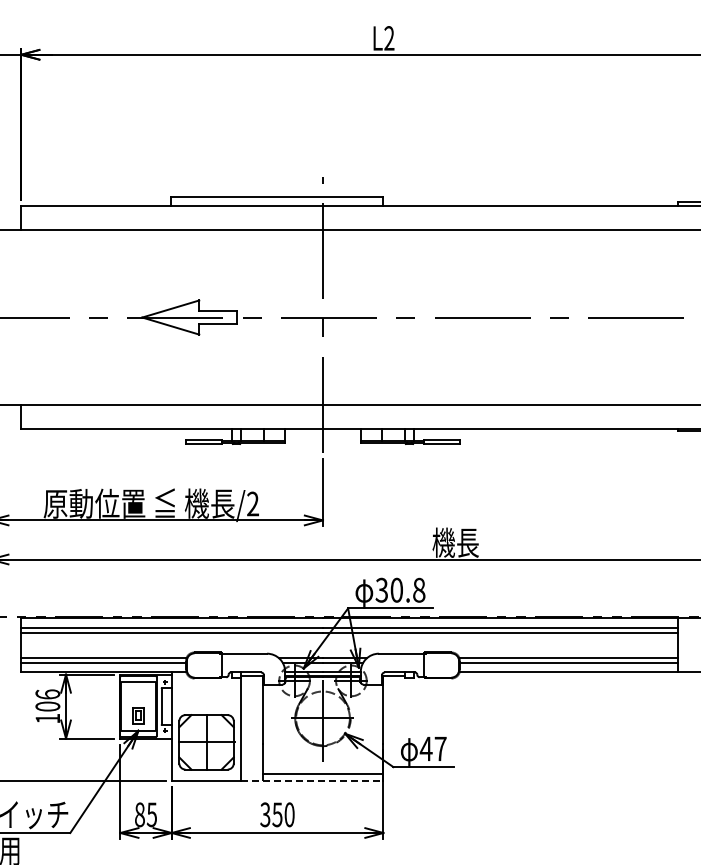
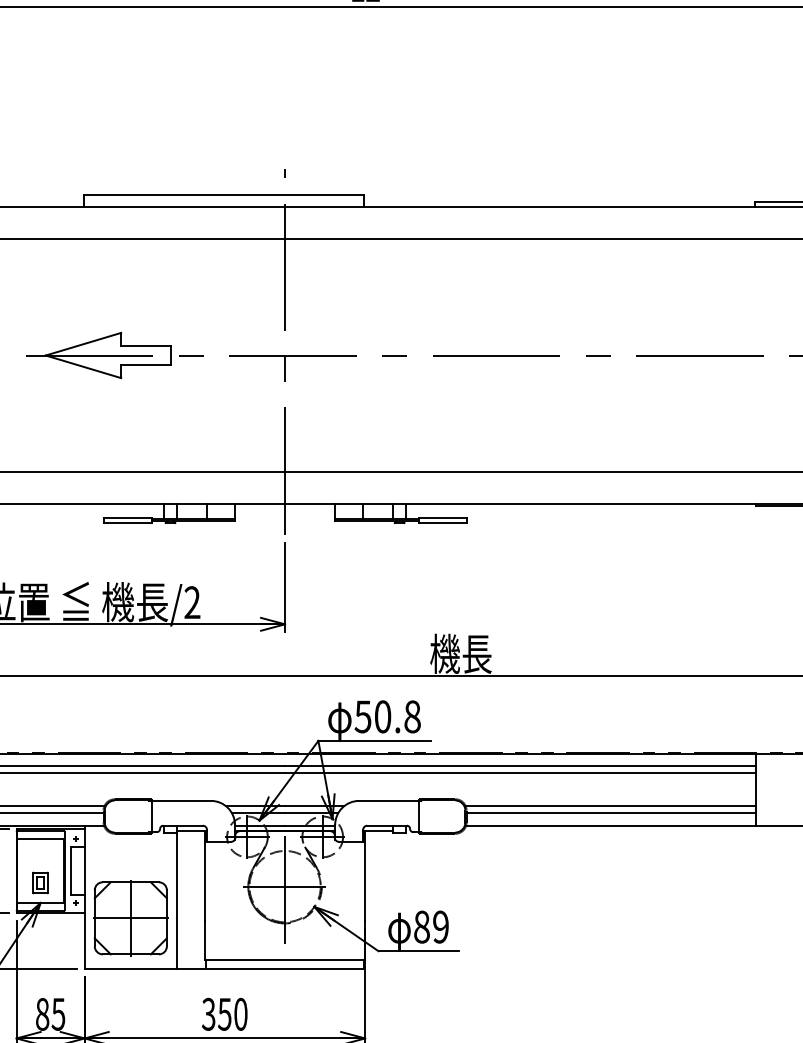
text: (381, 589) -> (362, 715), 30.8 -> 50.8
text: (432, 748) -> (430, 926), 47 -> 89
line: (312, 780) -> (271, 968), dashed -> solid

